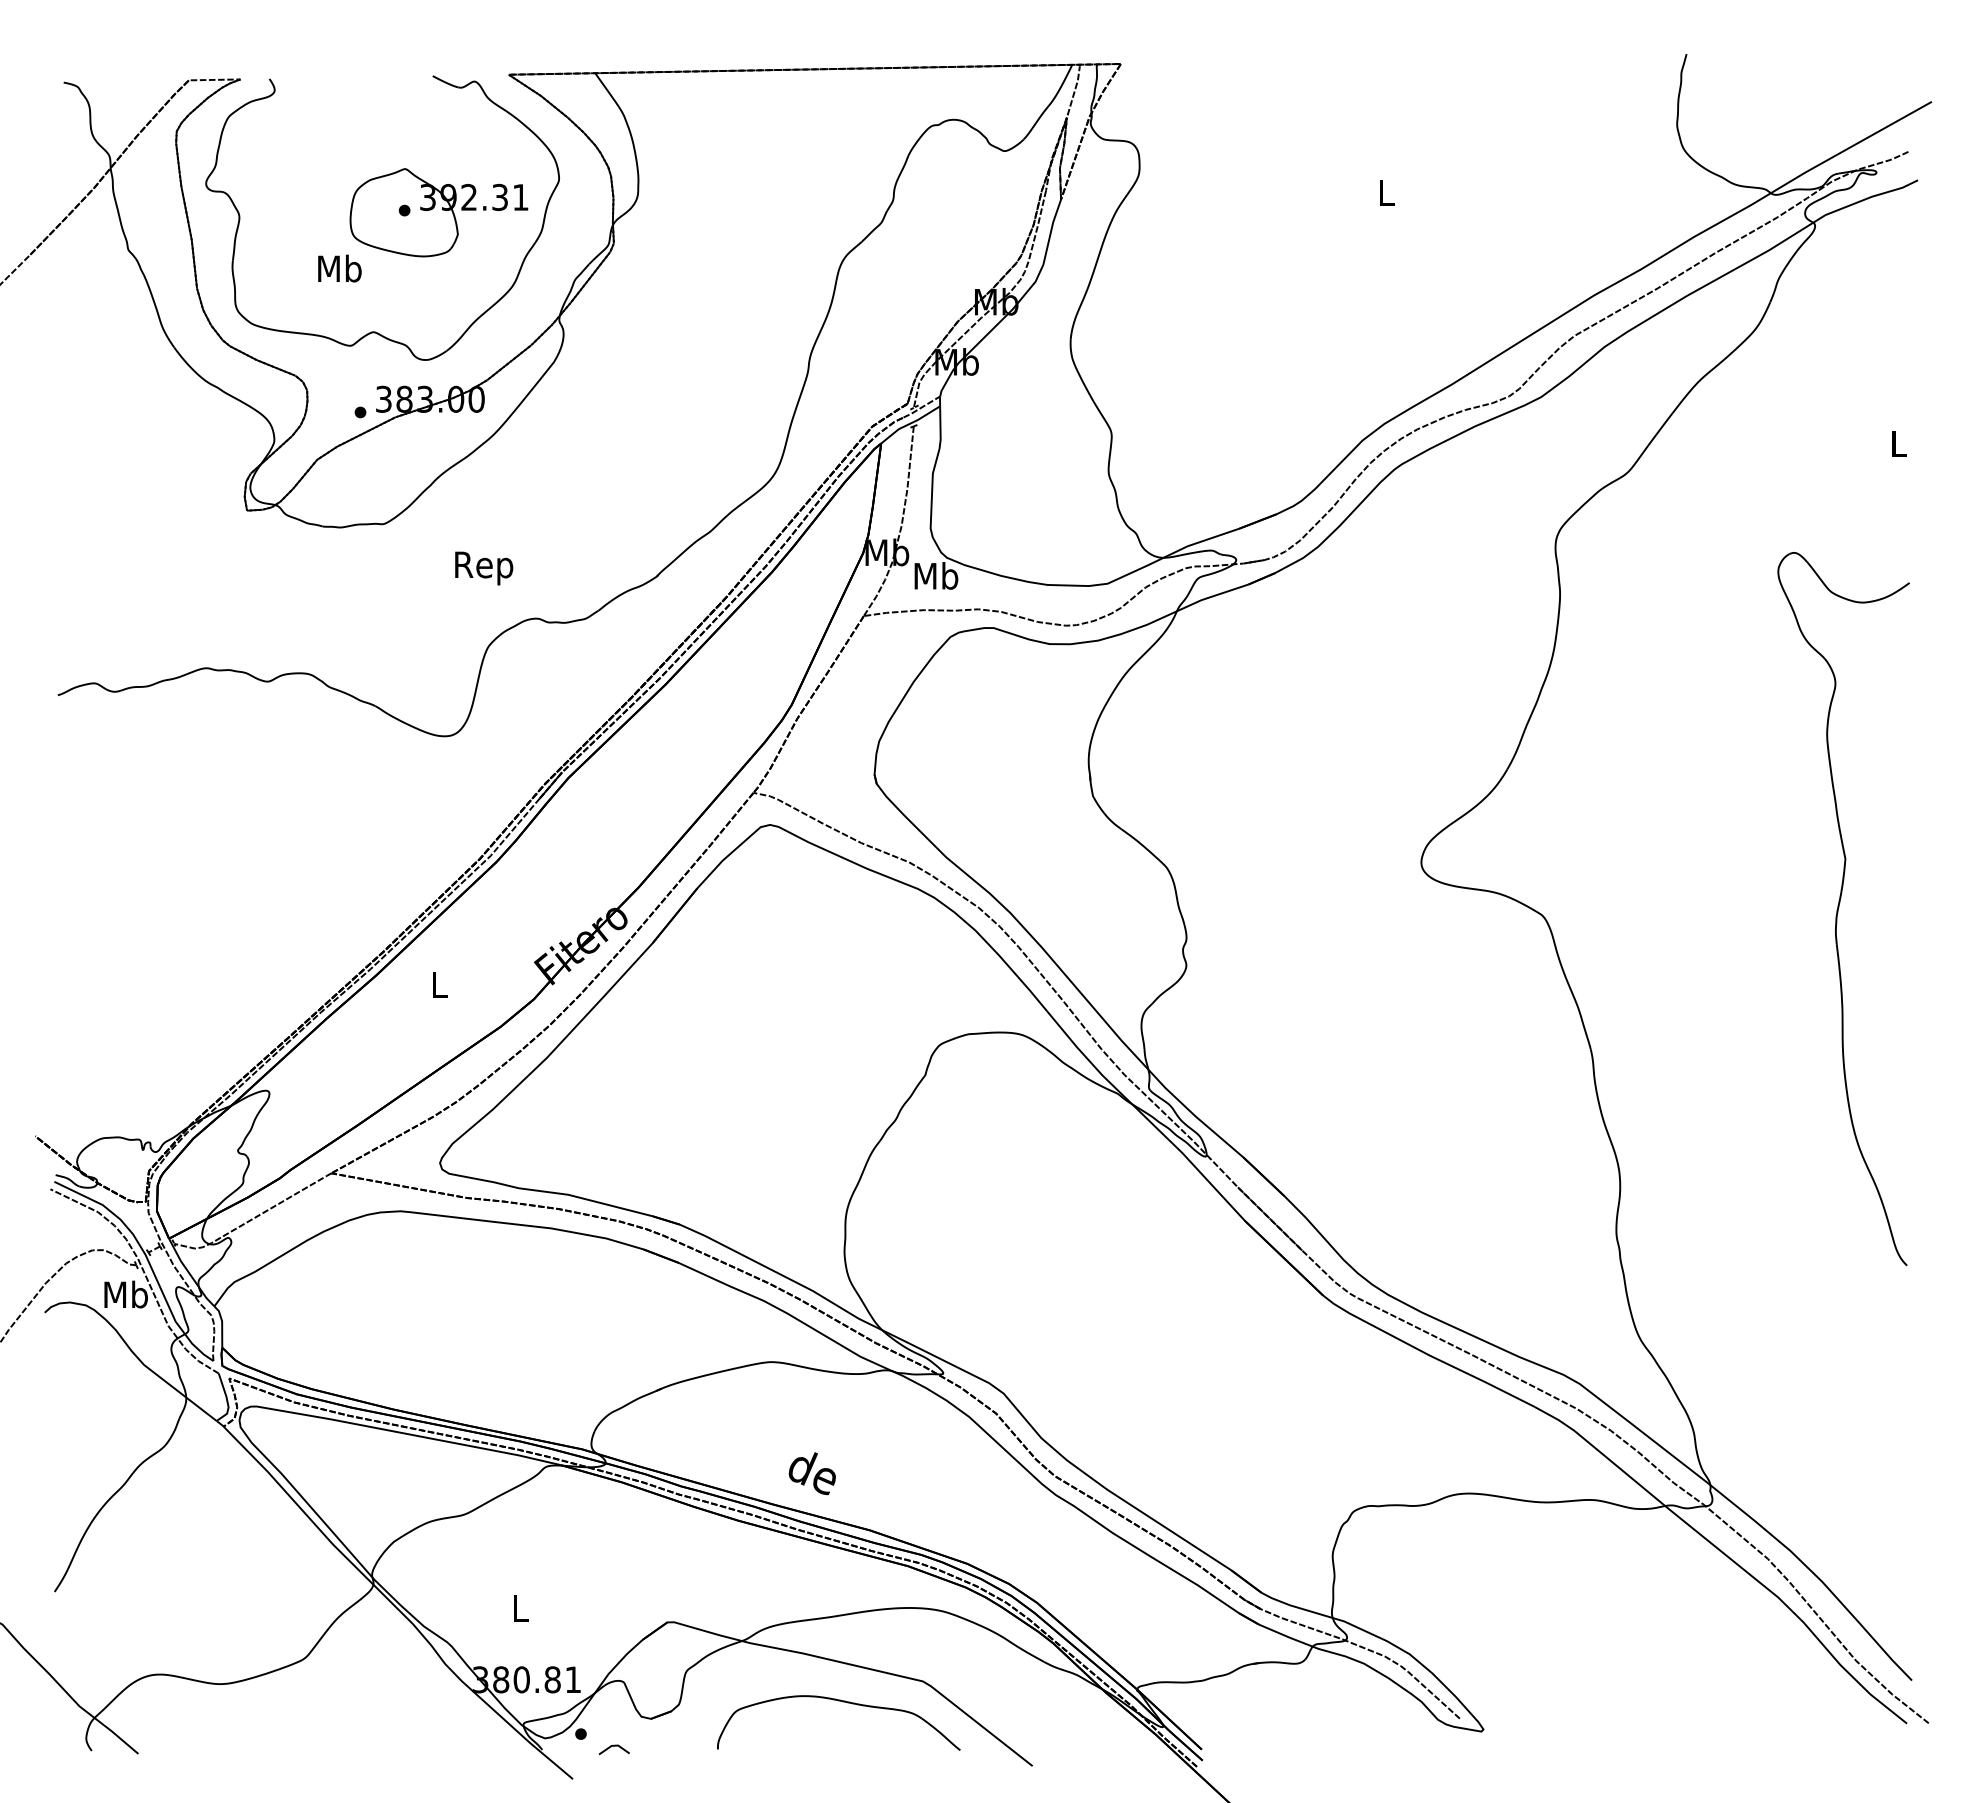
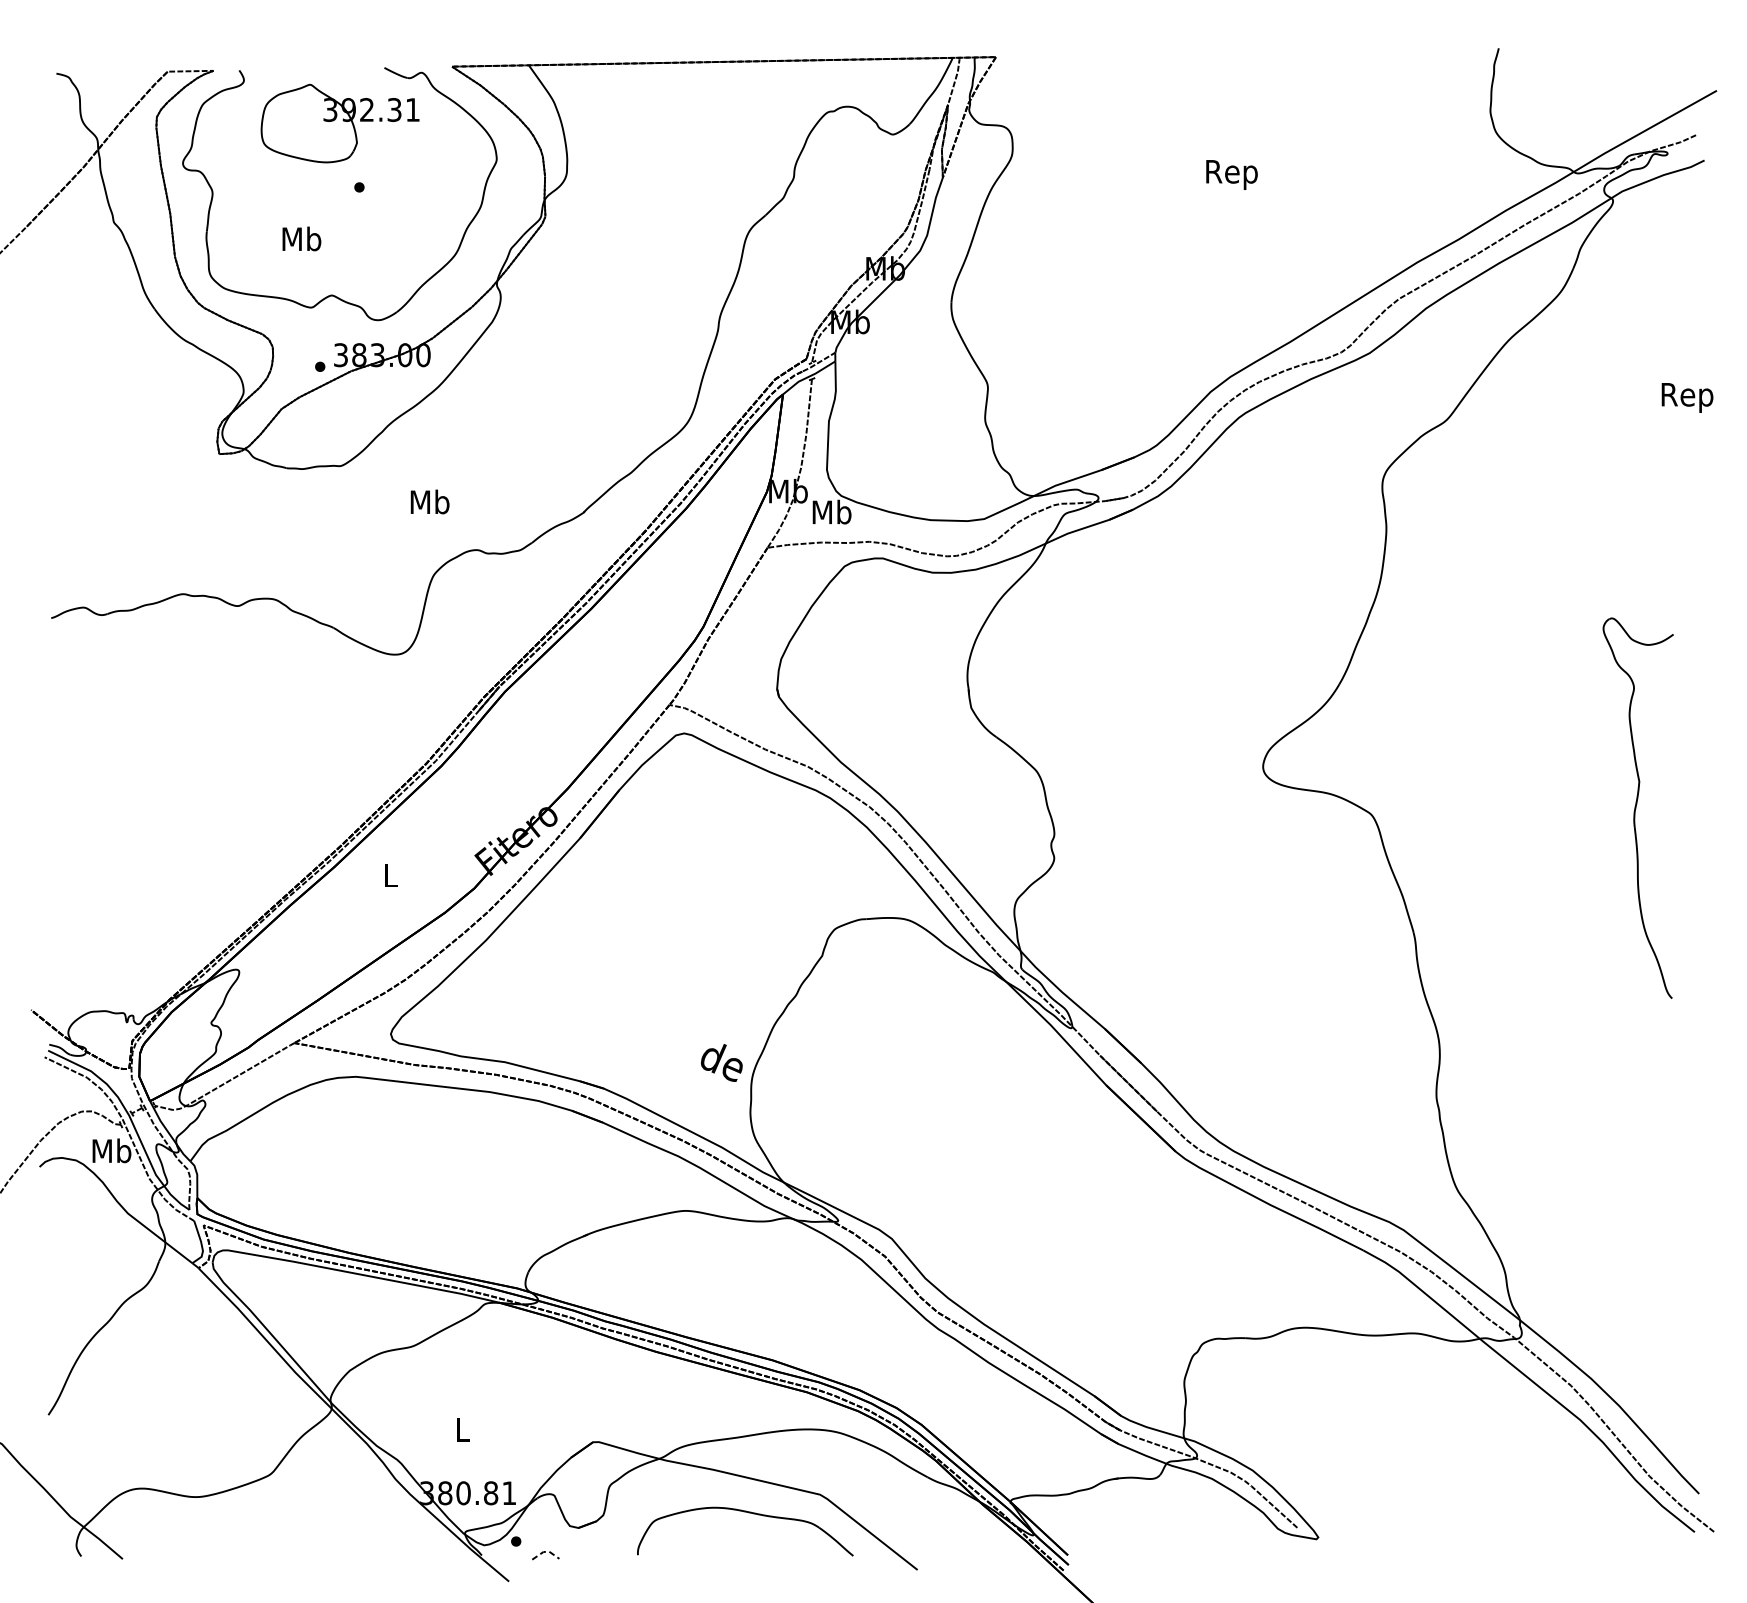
text: (1386, 196) -> (1232, 174), L -> Rep
part: (438, 212) -> (339, 123), moved
text: (1898, 447) -> (1687, 397), L -> Rep
text: (484, 567) -> (430, 504), Rep -> Mb
part: (1843, 909) -> (1638, 808), size x0.6
text: (811, 1473) -> (721, 1062), moved
line: (614, 1745) -> (545, 1551), solid -> dashed

